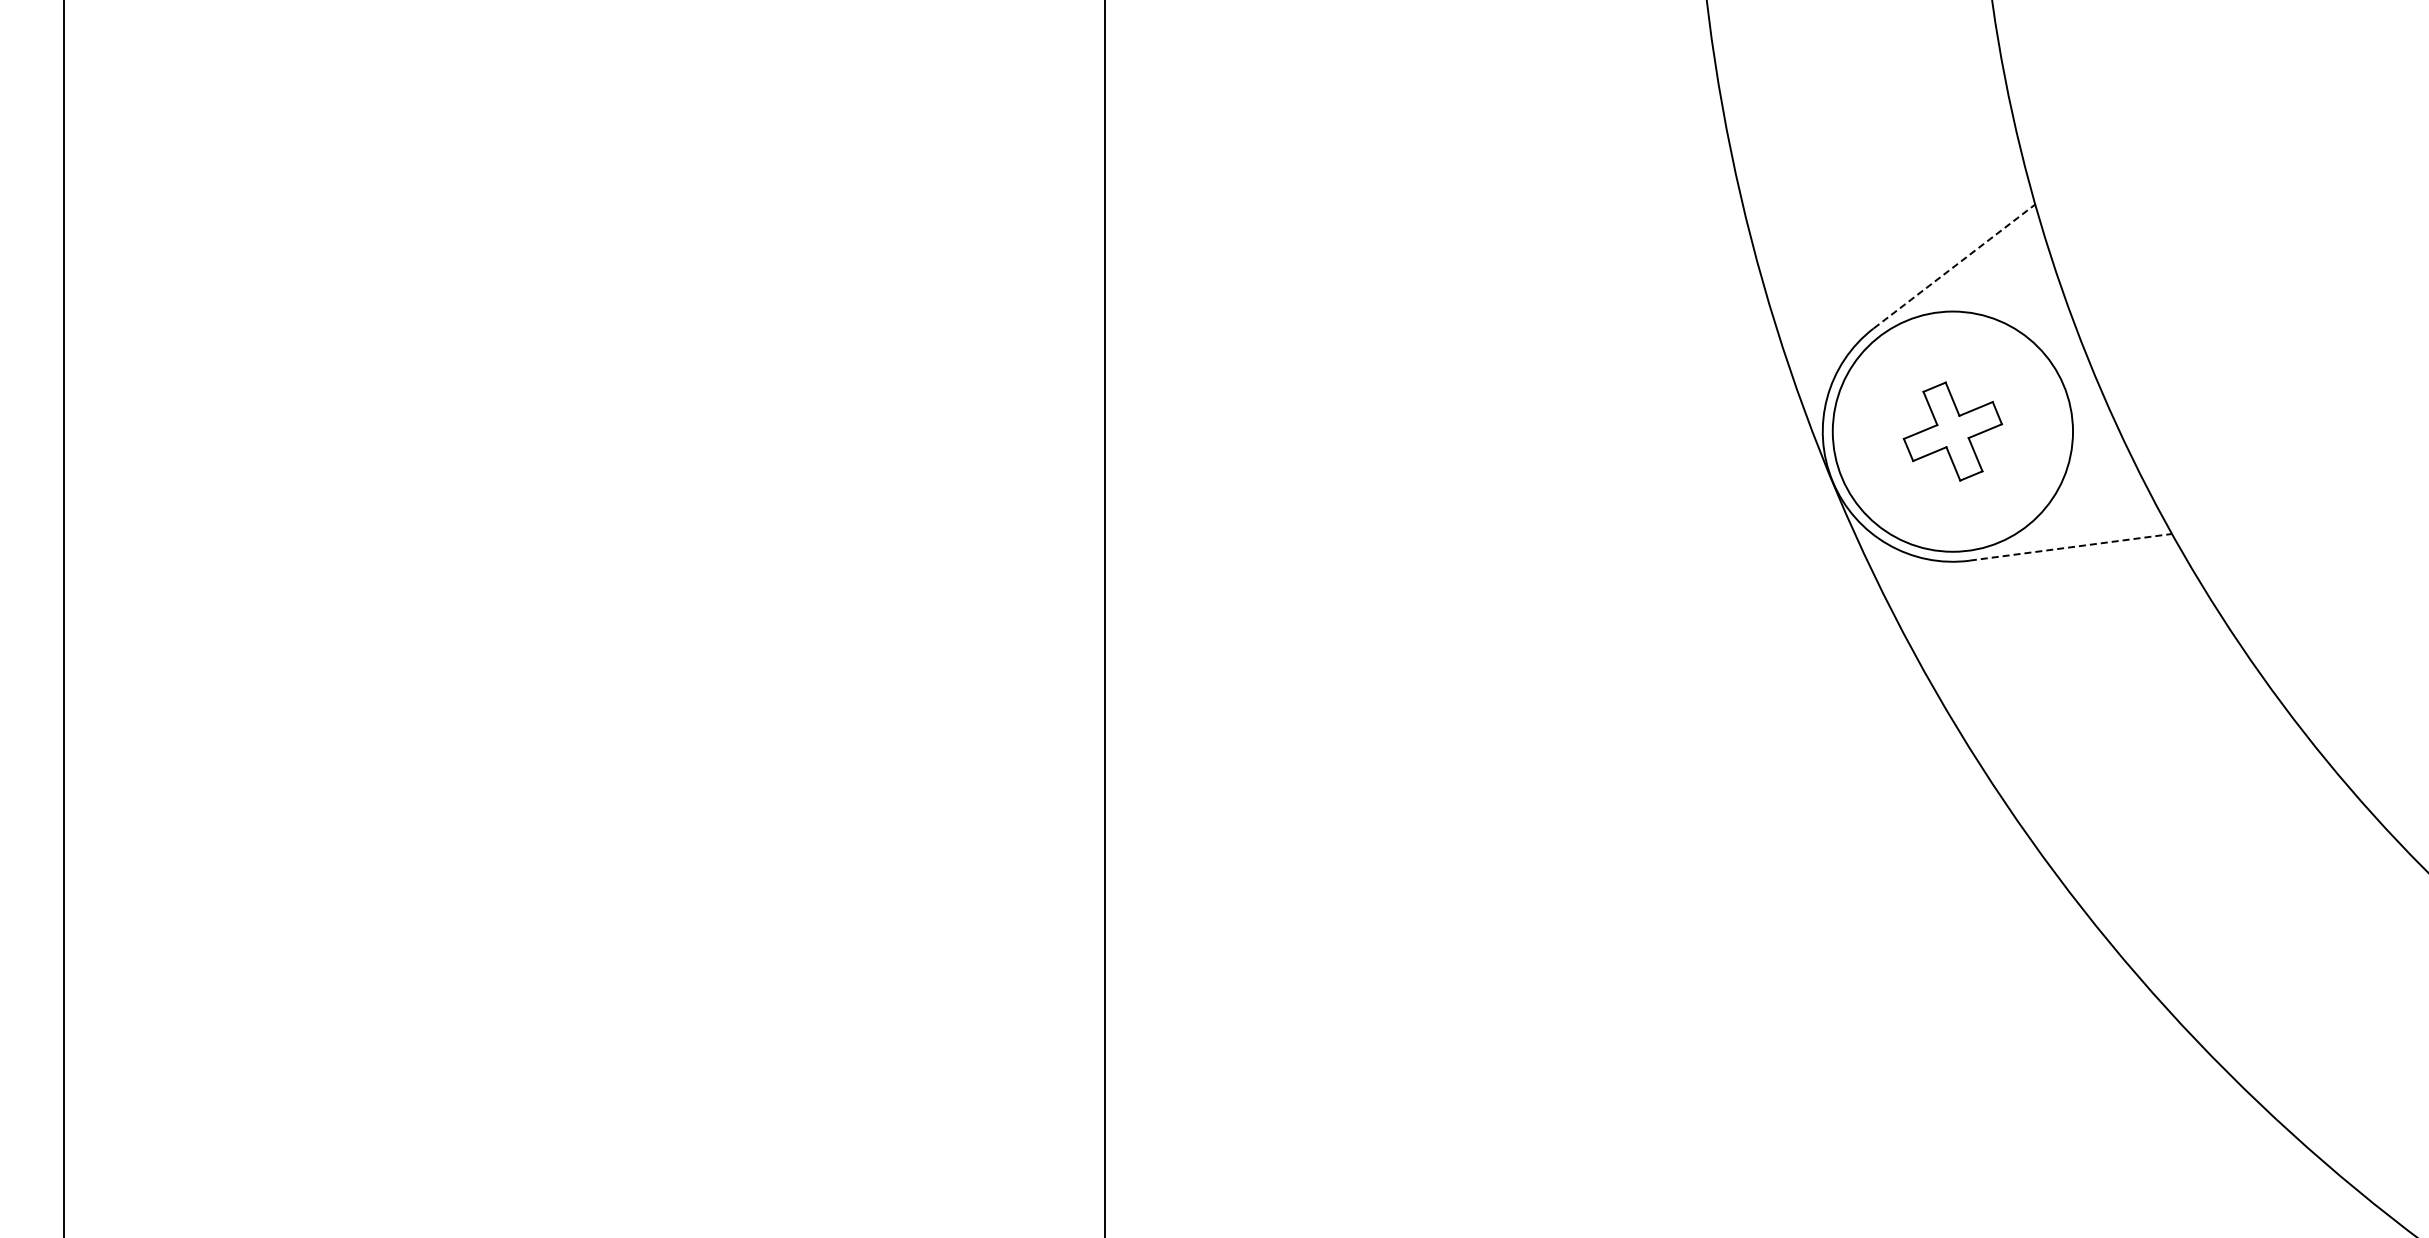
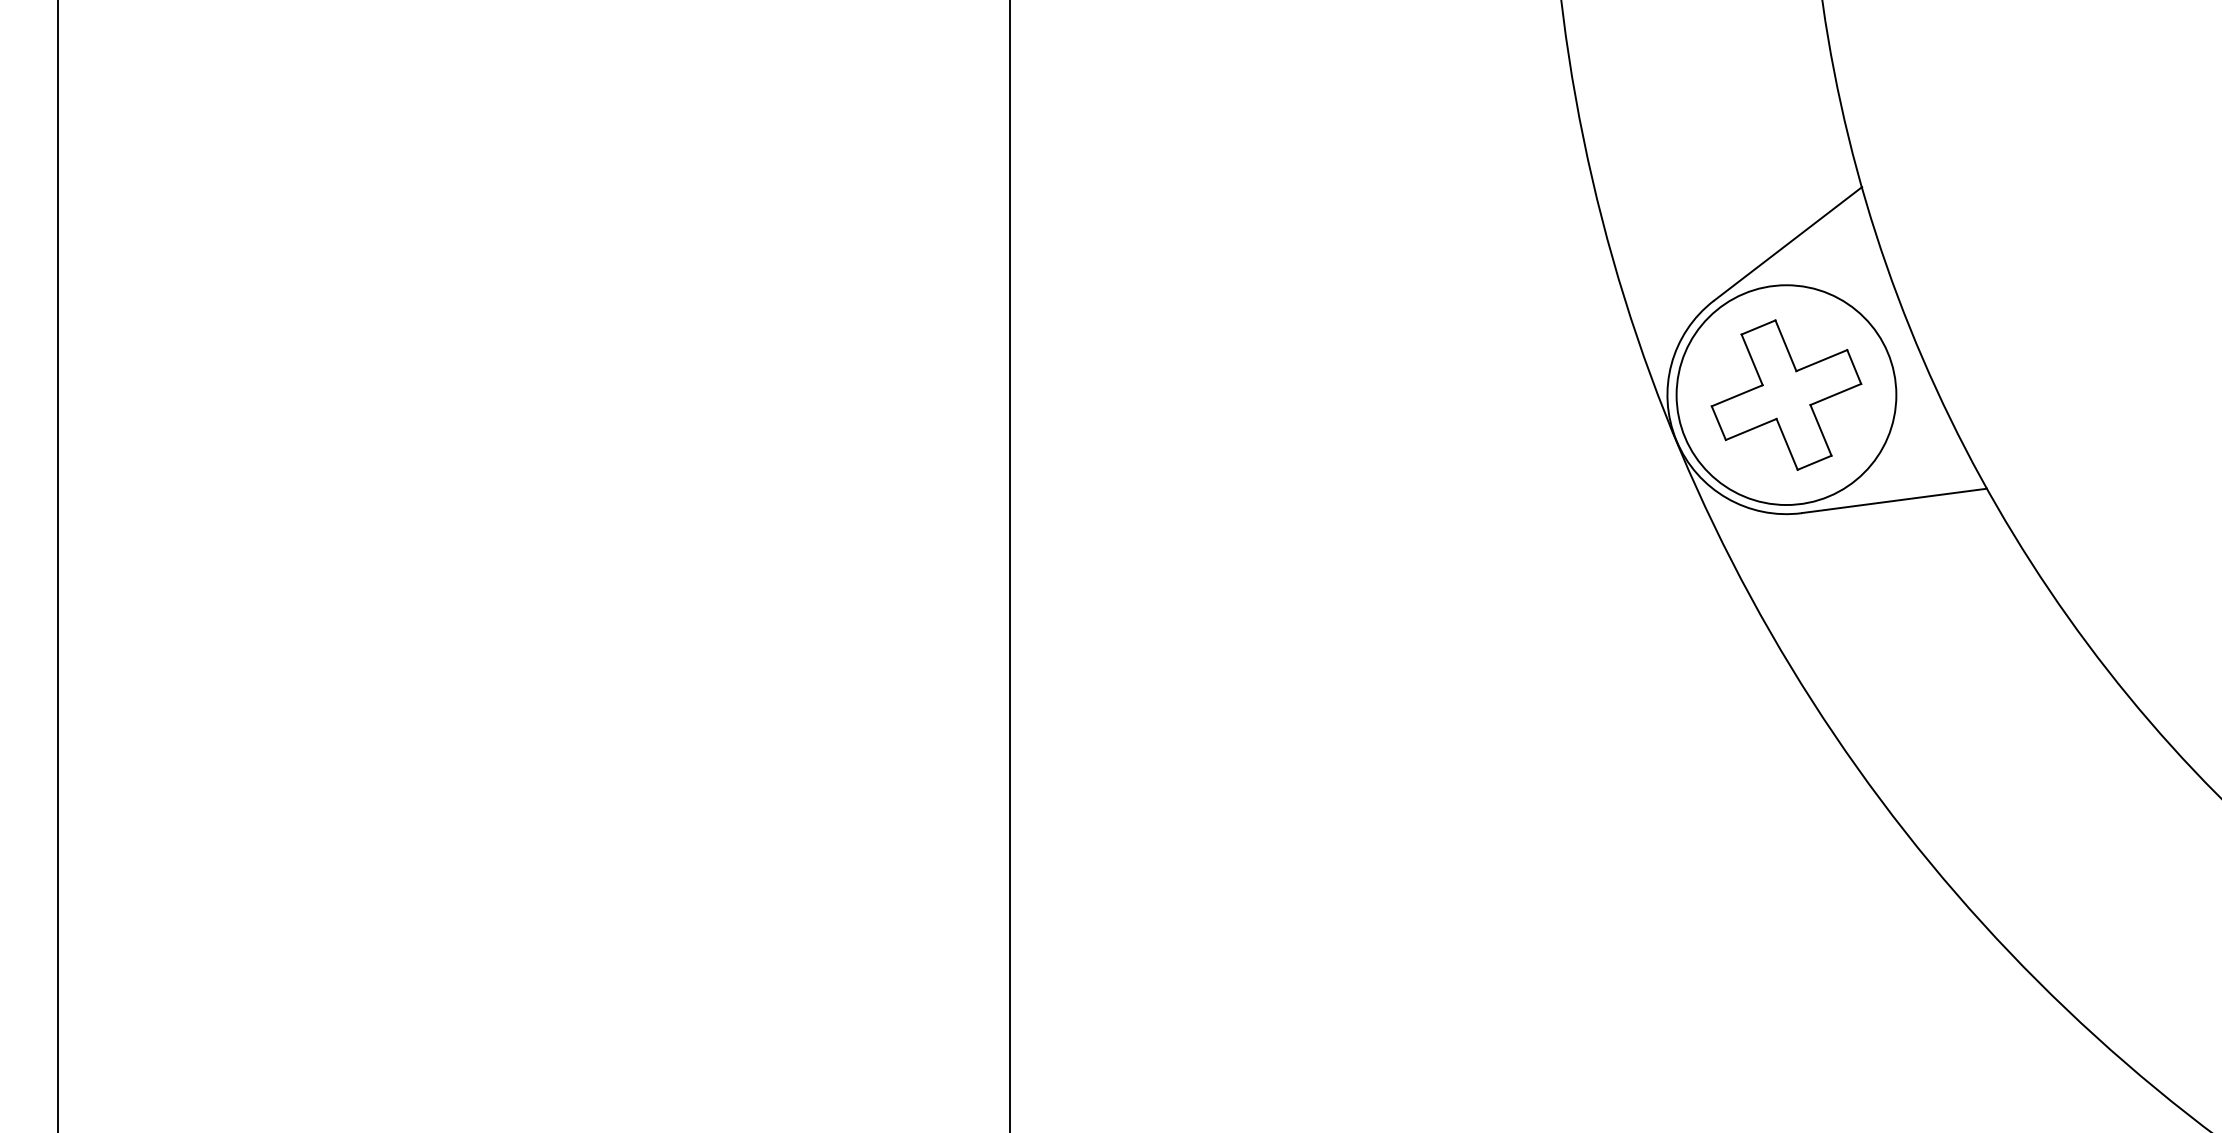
line: (1954, 266) -> (1787, 244), dashed -> solid
part: (1952, 431) -> (1786, 394), size x1.67
line: (2071, 547) -> (1894, 501), dashed -> solid

